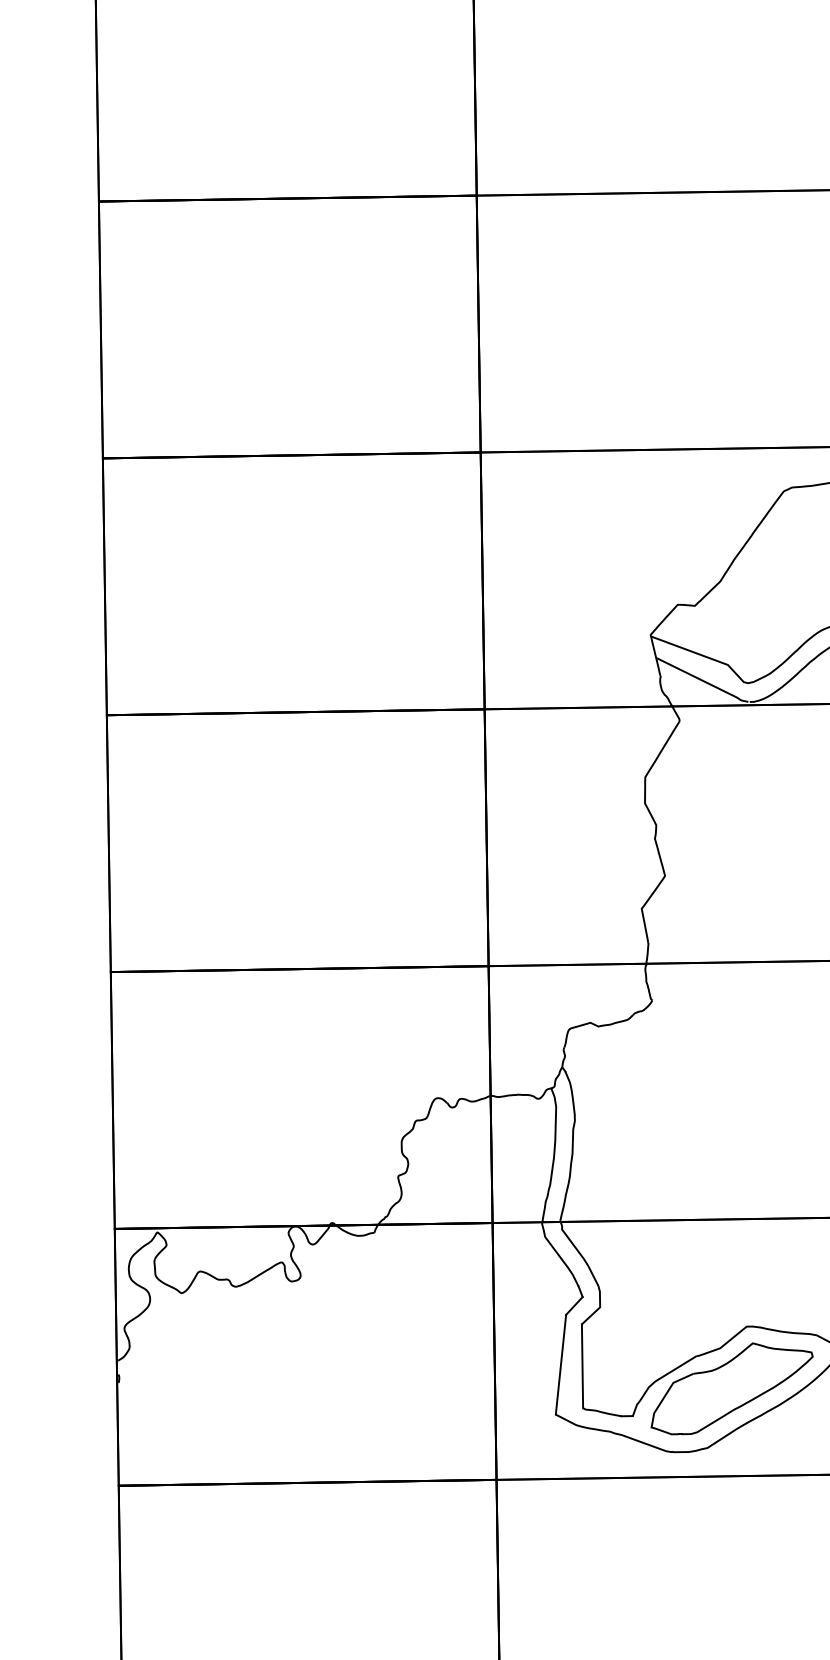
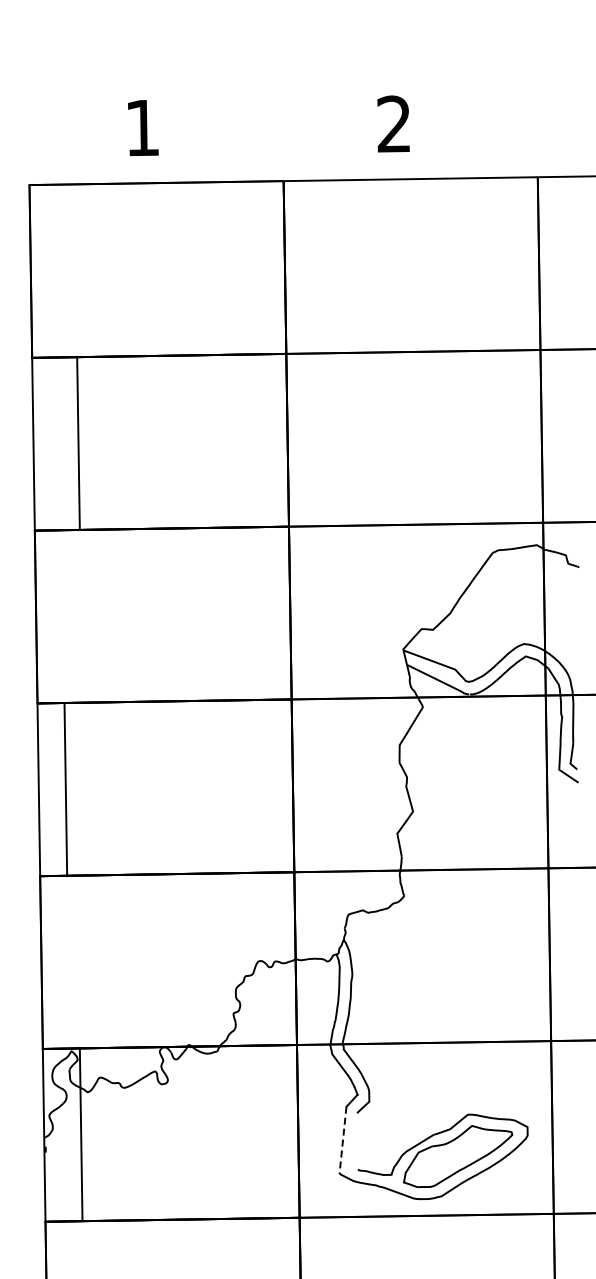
line: (100, 328) -> (78, 442), moved
line: (108, 843) -> (65, 789), moved
line: (115, 1356) -> (80, 1133), moved
line: (561, 1364) -> (343, 1140), solid -> dashed
line: (582, 1366) -> (357, 1141), removed

